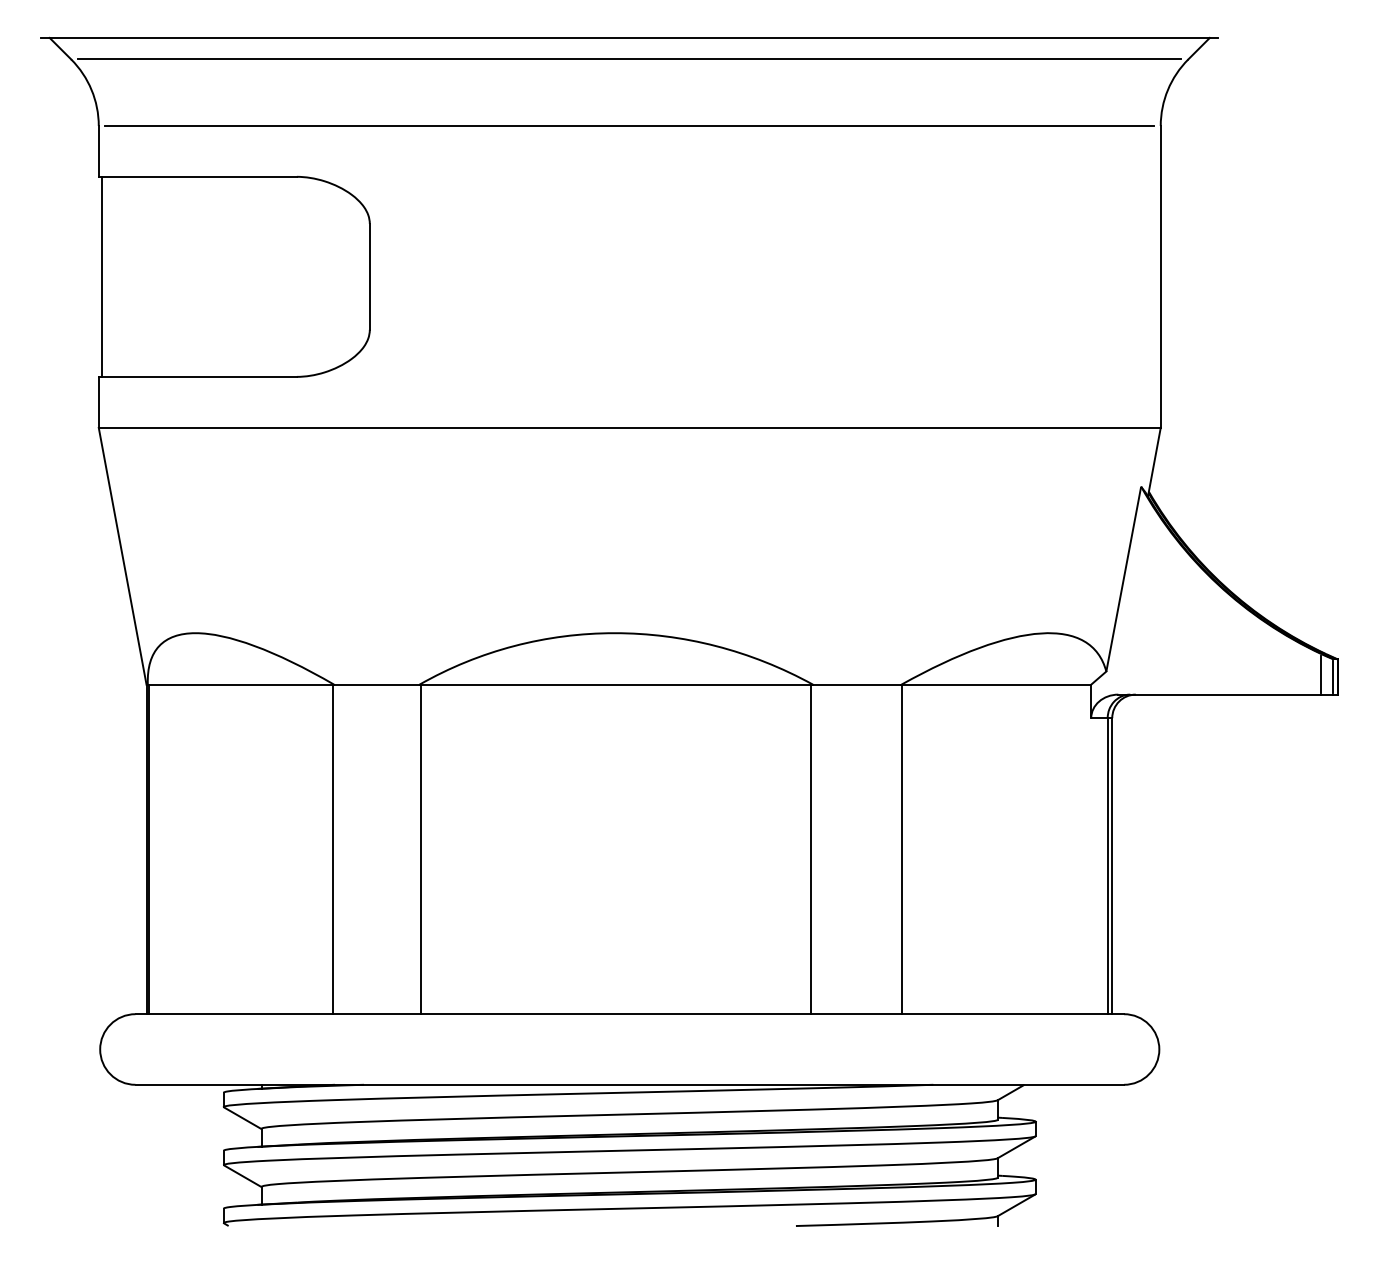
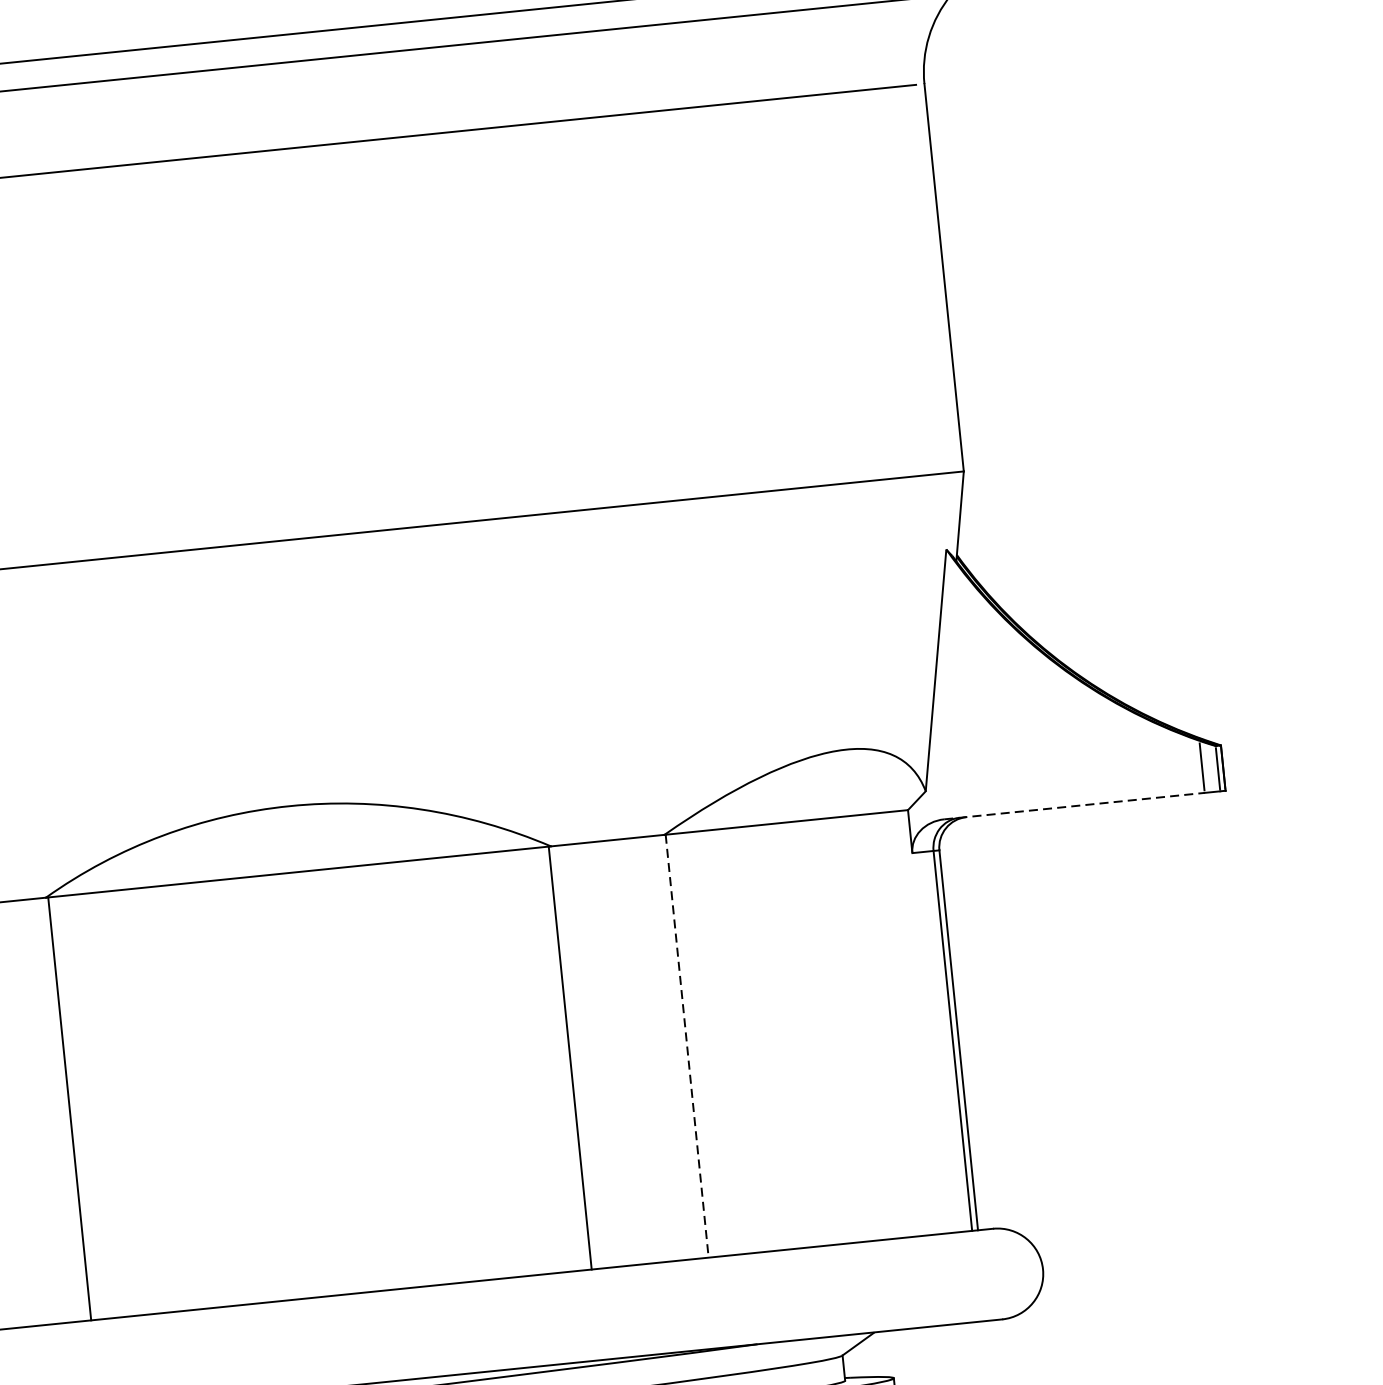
line: (1220, 694) -> (1075, 805), solid -> dashed
line: (902, 849) -> (687, 1046), solid -> dashed

